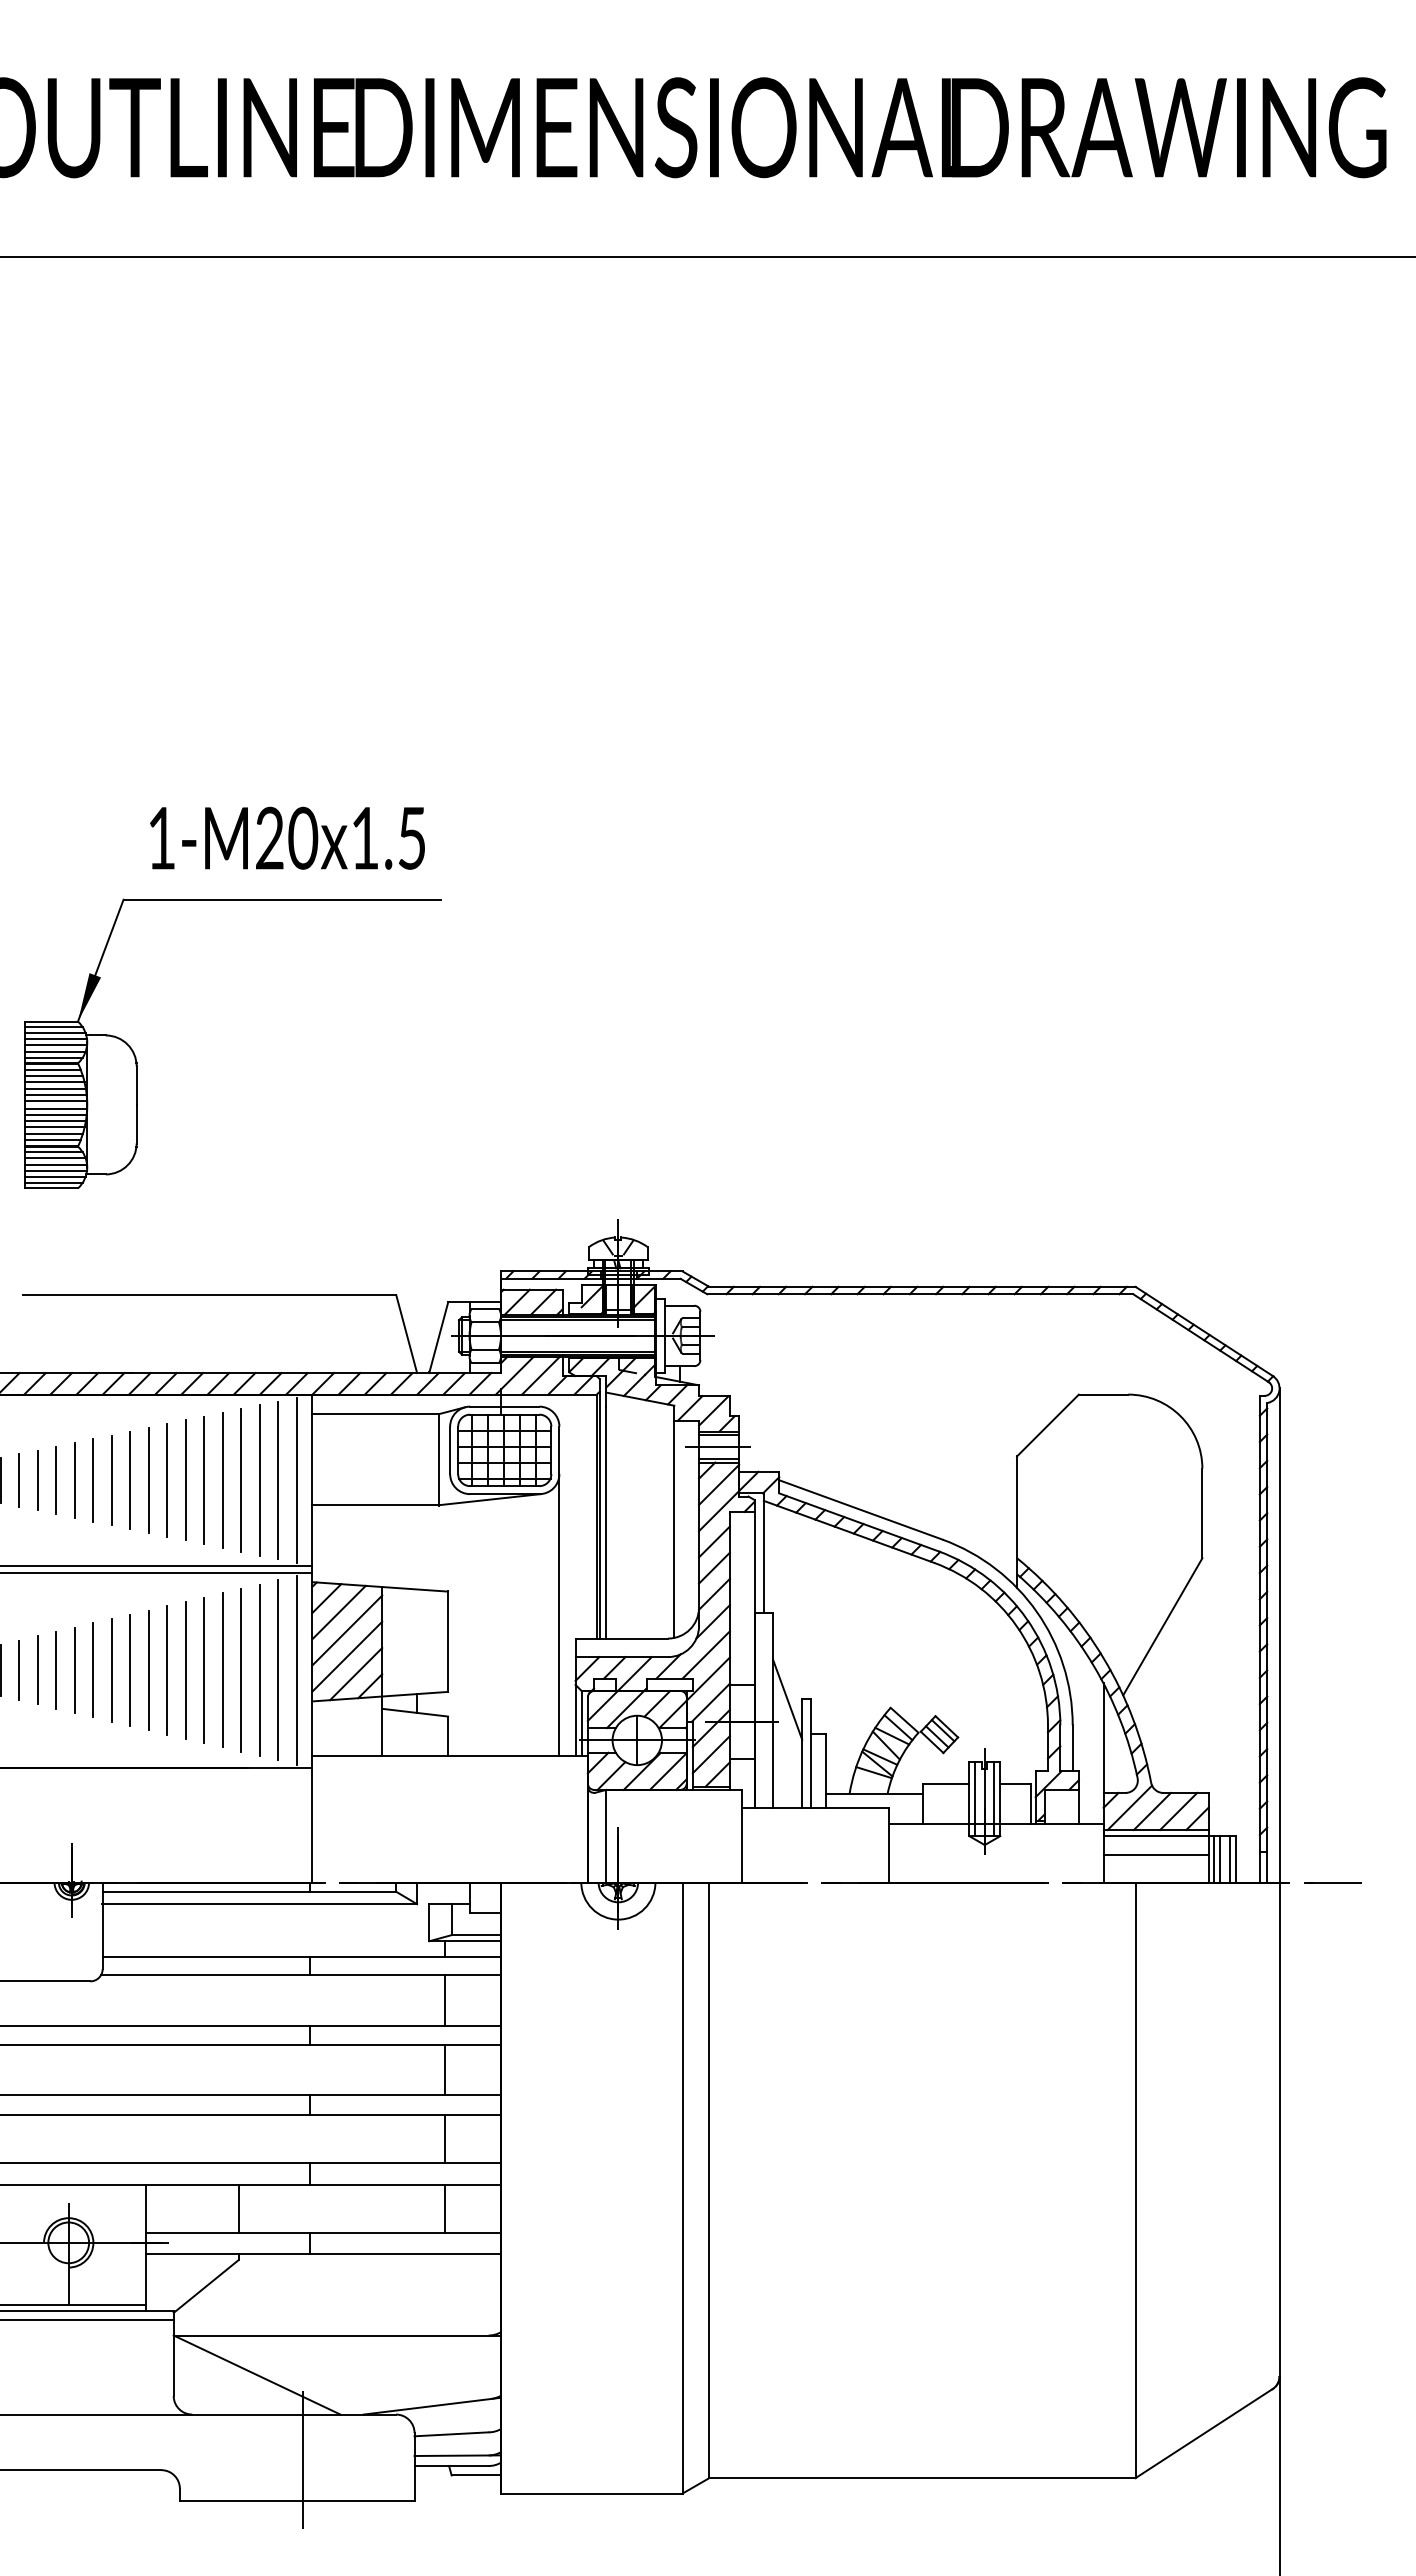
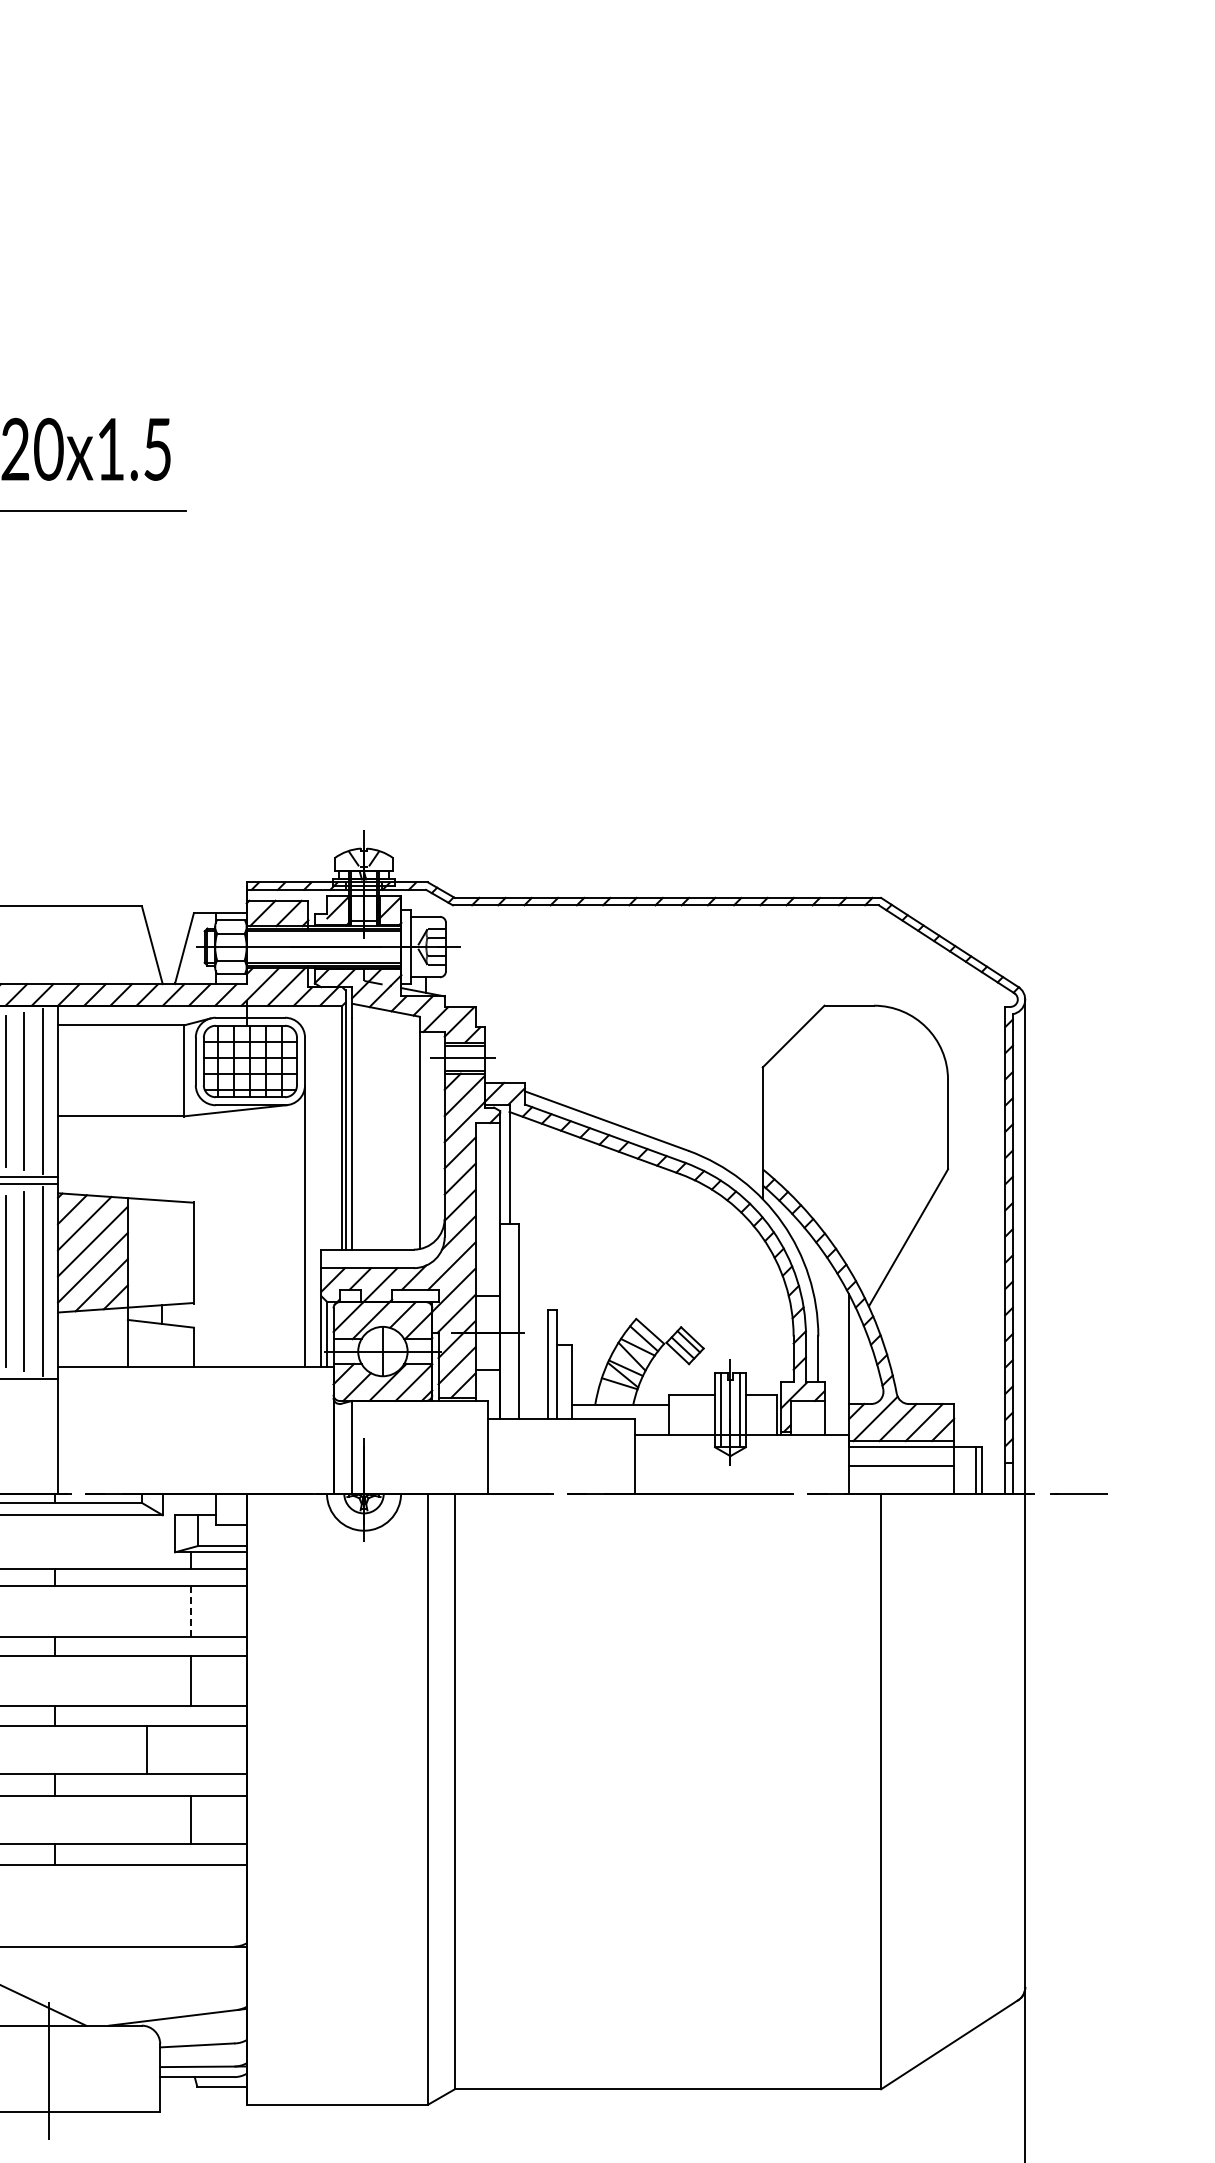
line: (787, 1699) -> (533, 1310), removed
line: (1213, 1859) -> (959, 1470), removed
line: (1220, 1859) -> (966, 1470), removed
line: (445, 2000) -> (191, 1611), solid -> dashed
line: (445, 2138) -> (147, 1749), moved

